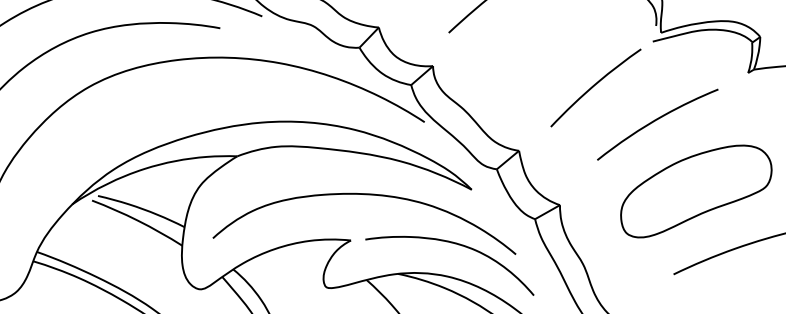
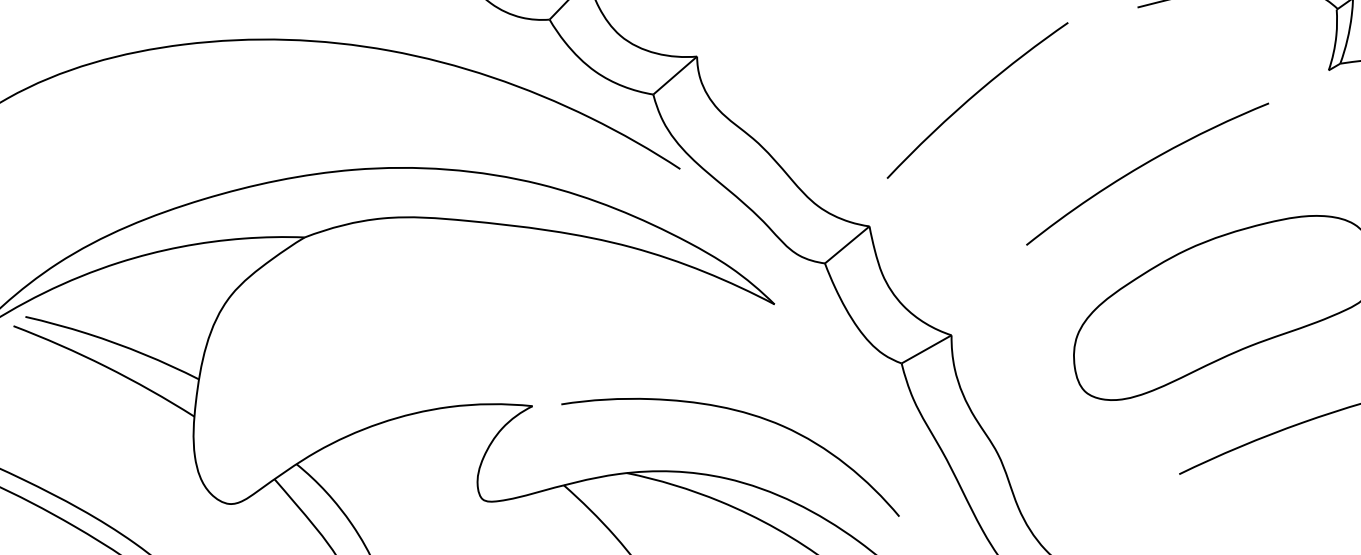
curve: (594, 86) -> (974, 97), moved
curve: (365, 195) -> (561, 315), removed

